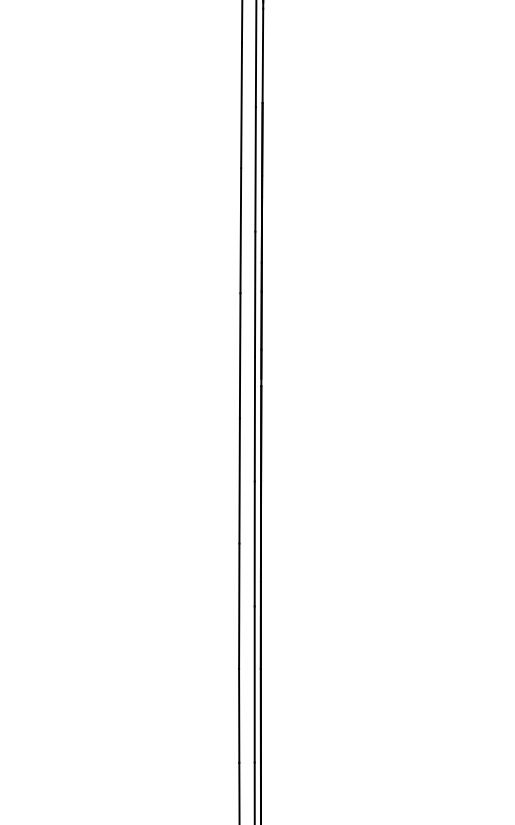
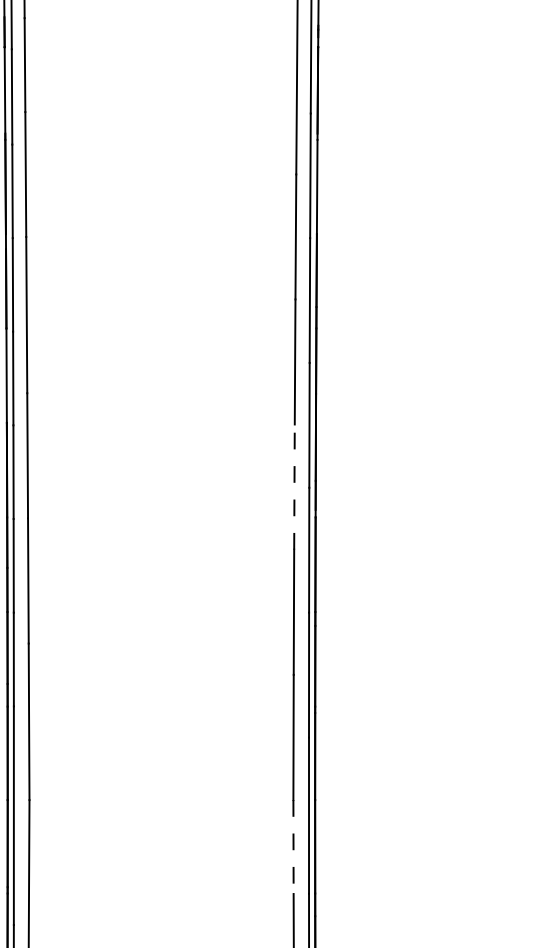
line: (240, 356) -> (294, 487), solid -> dashed
line: (239, 716) -> (293, 847), solid -> dashed

